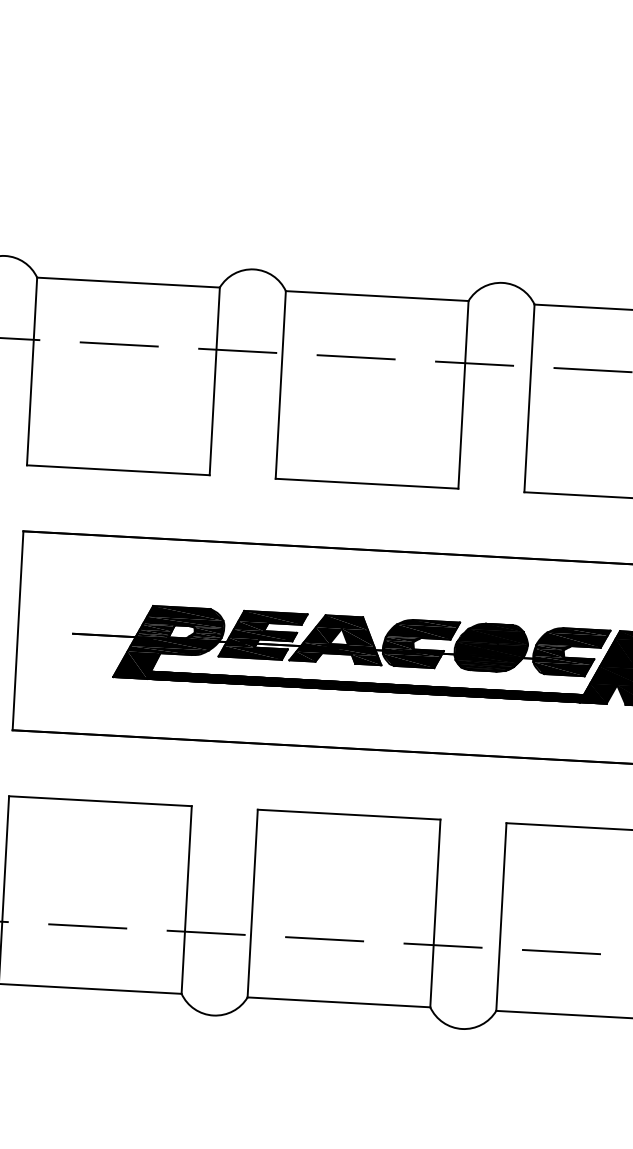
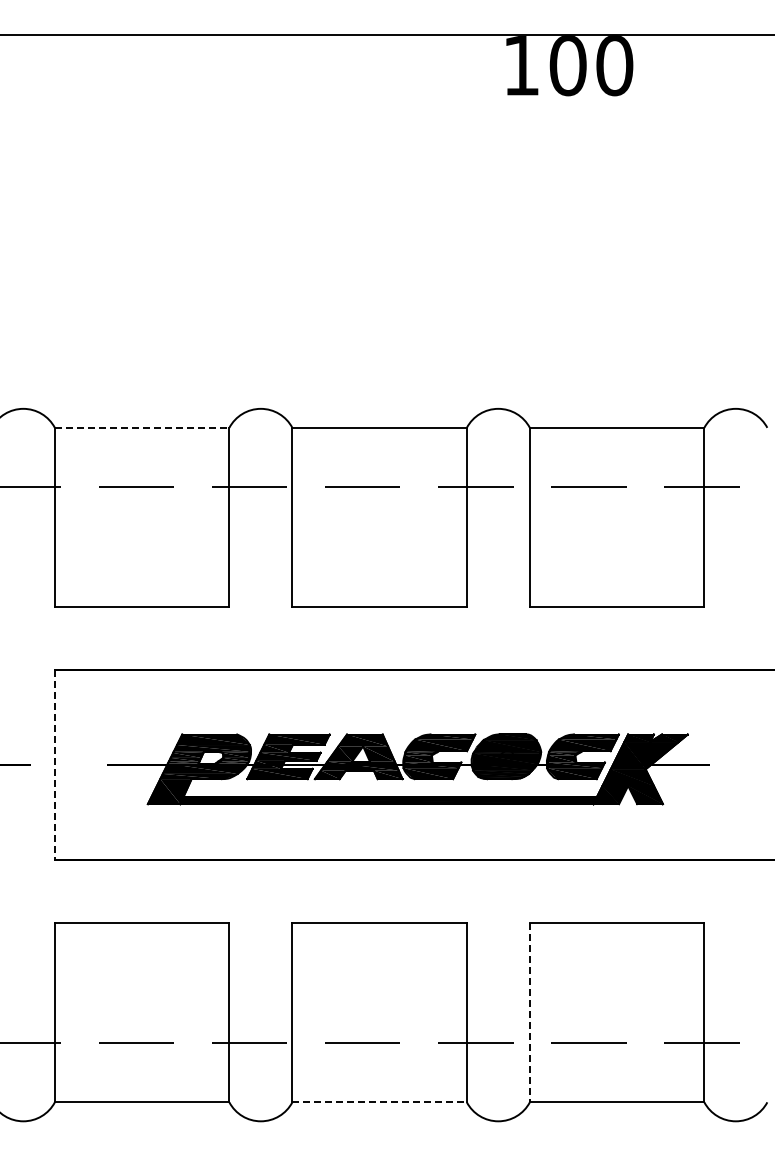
line: (128, 282) -> (142, 427), solid -> dashed
line: (17, 631) -> (54, 765), solid -> dashed
line: (501, 916) -> (529, 1012), solid -> dashed
line: (339, 1002) -> (380, 1102), solid -> dashed

